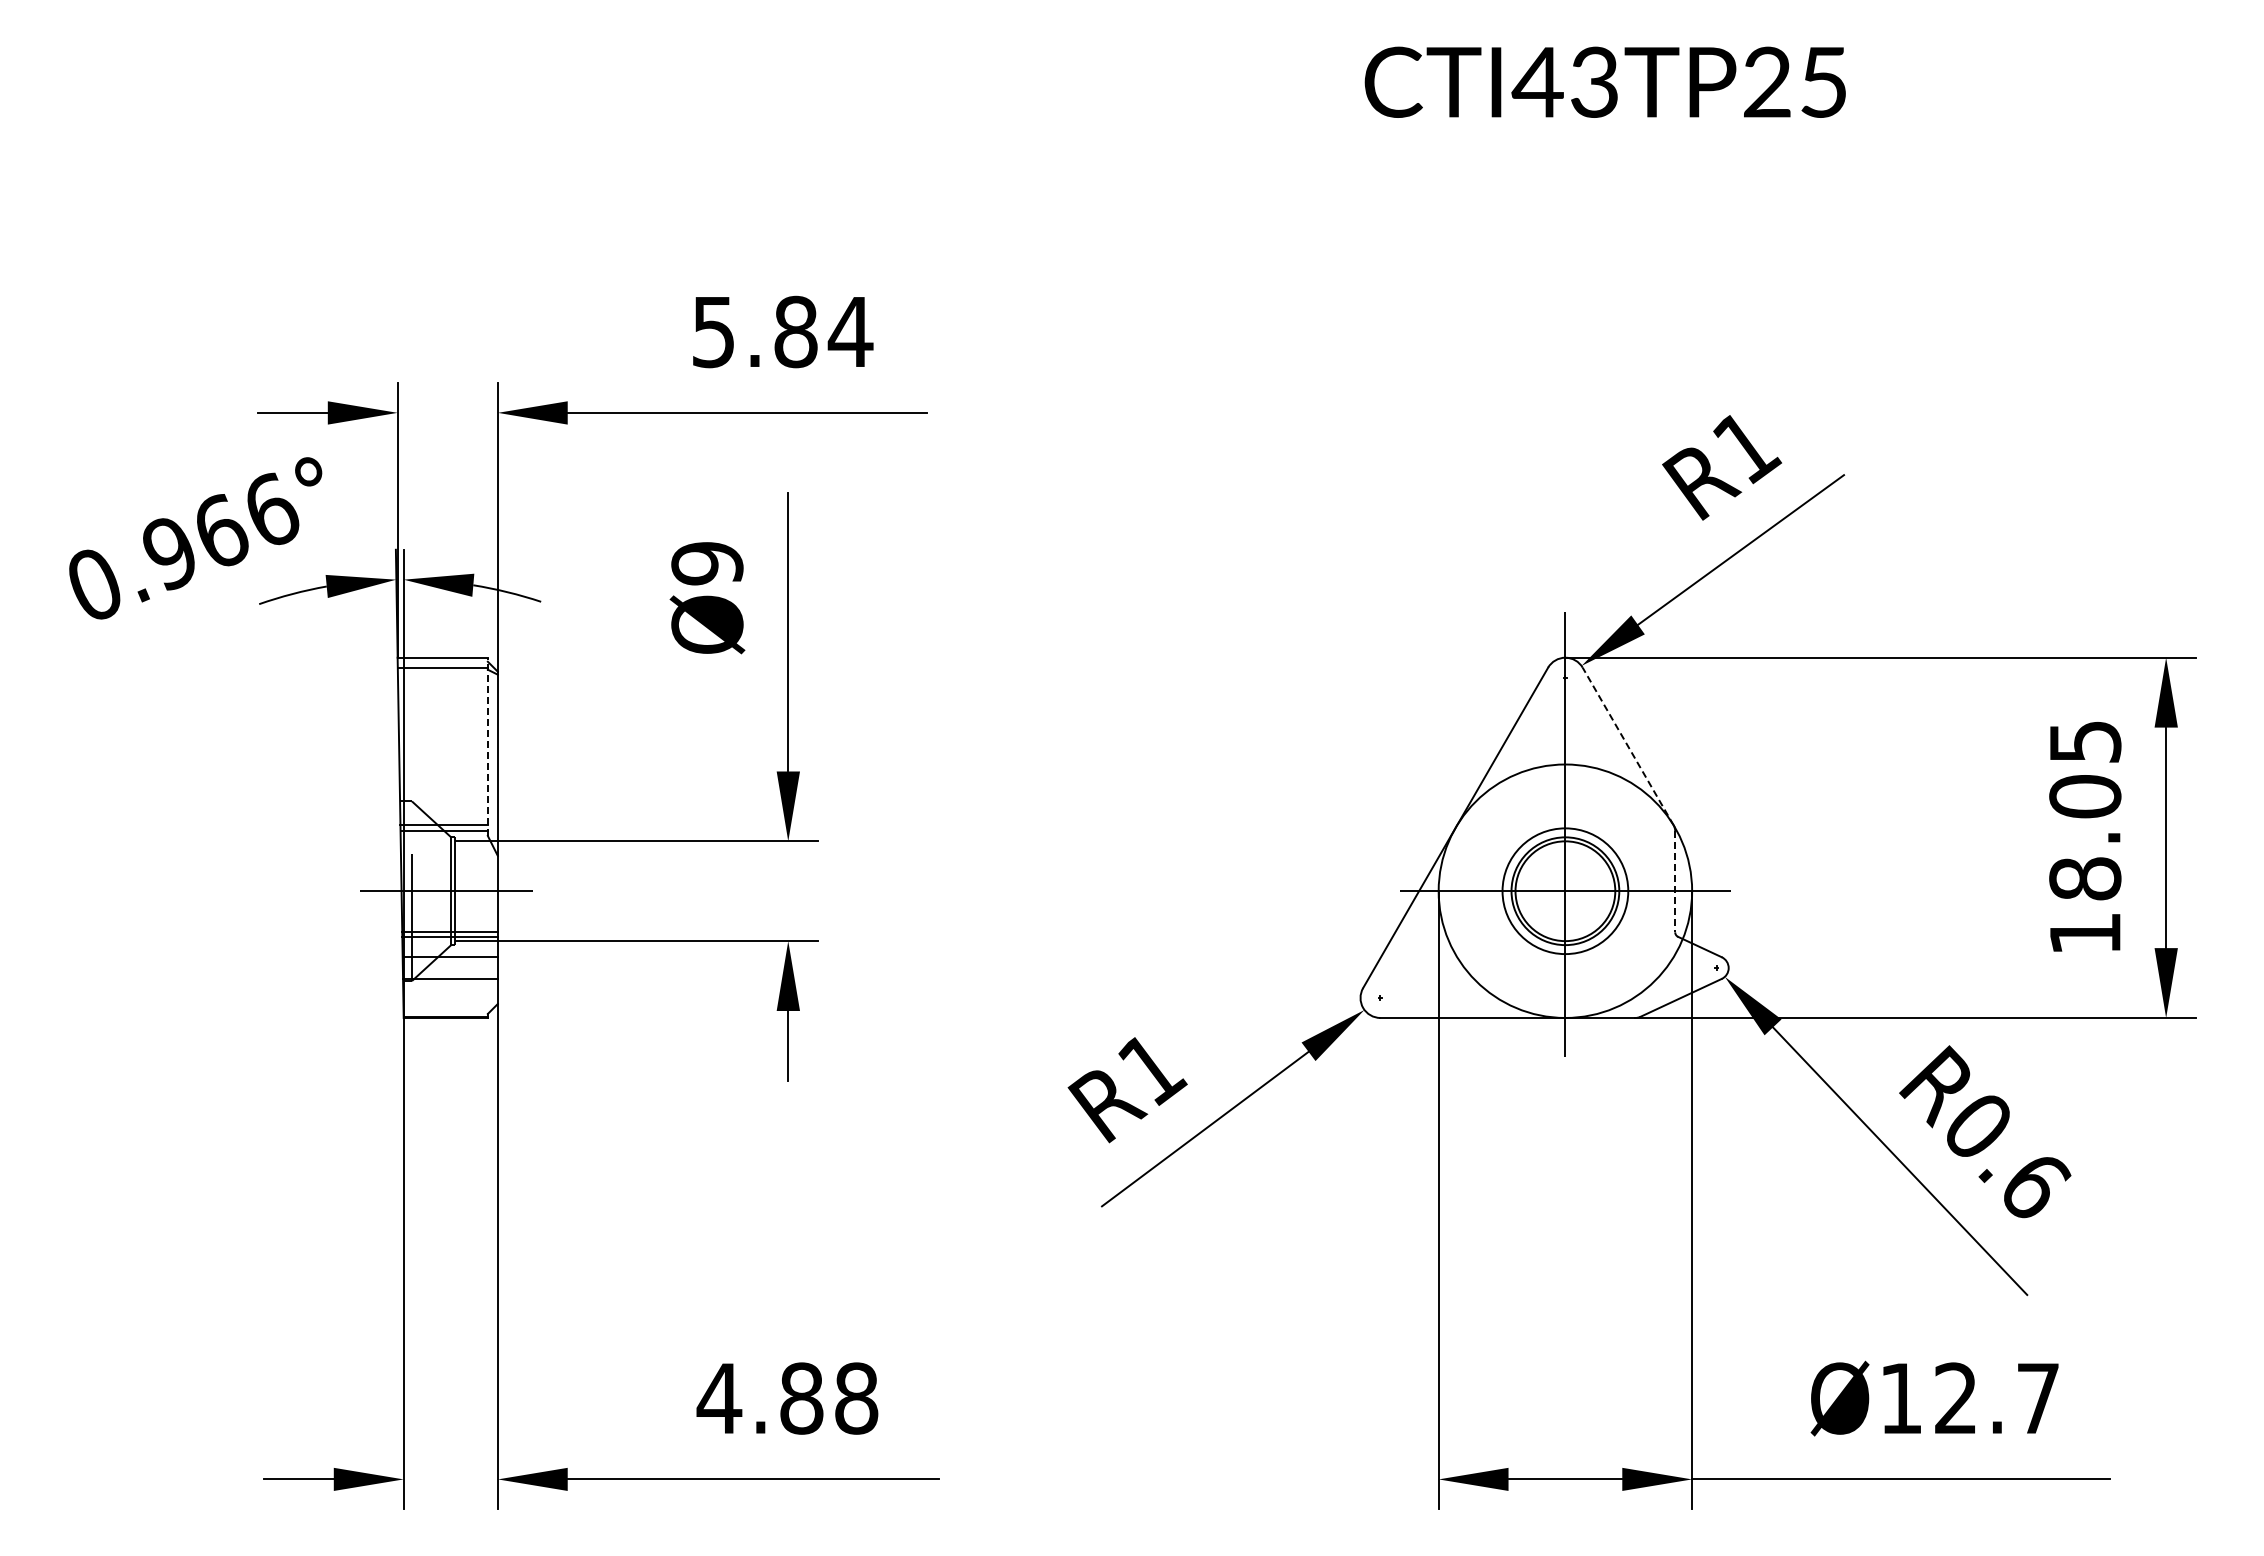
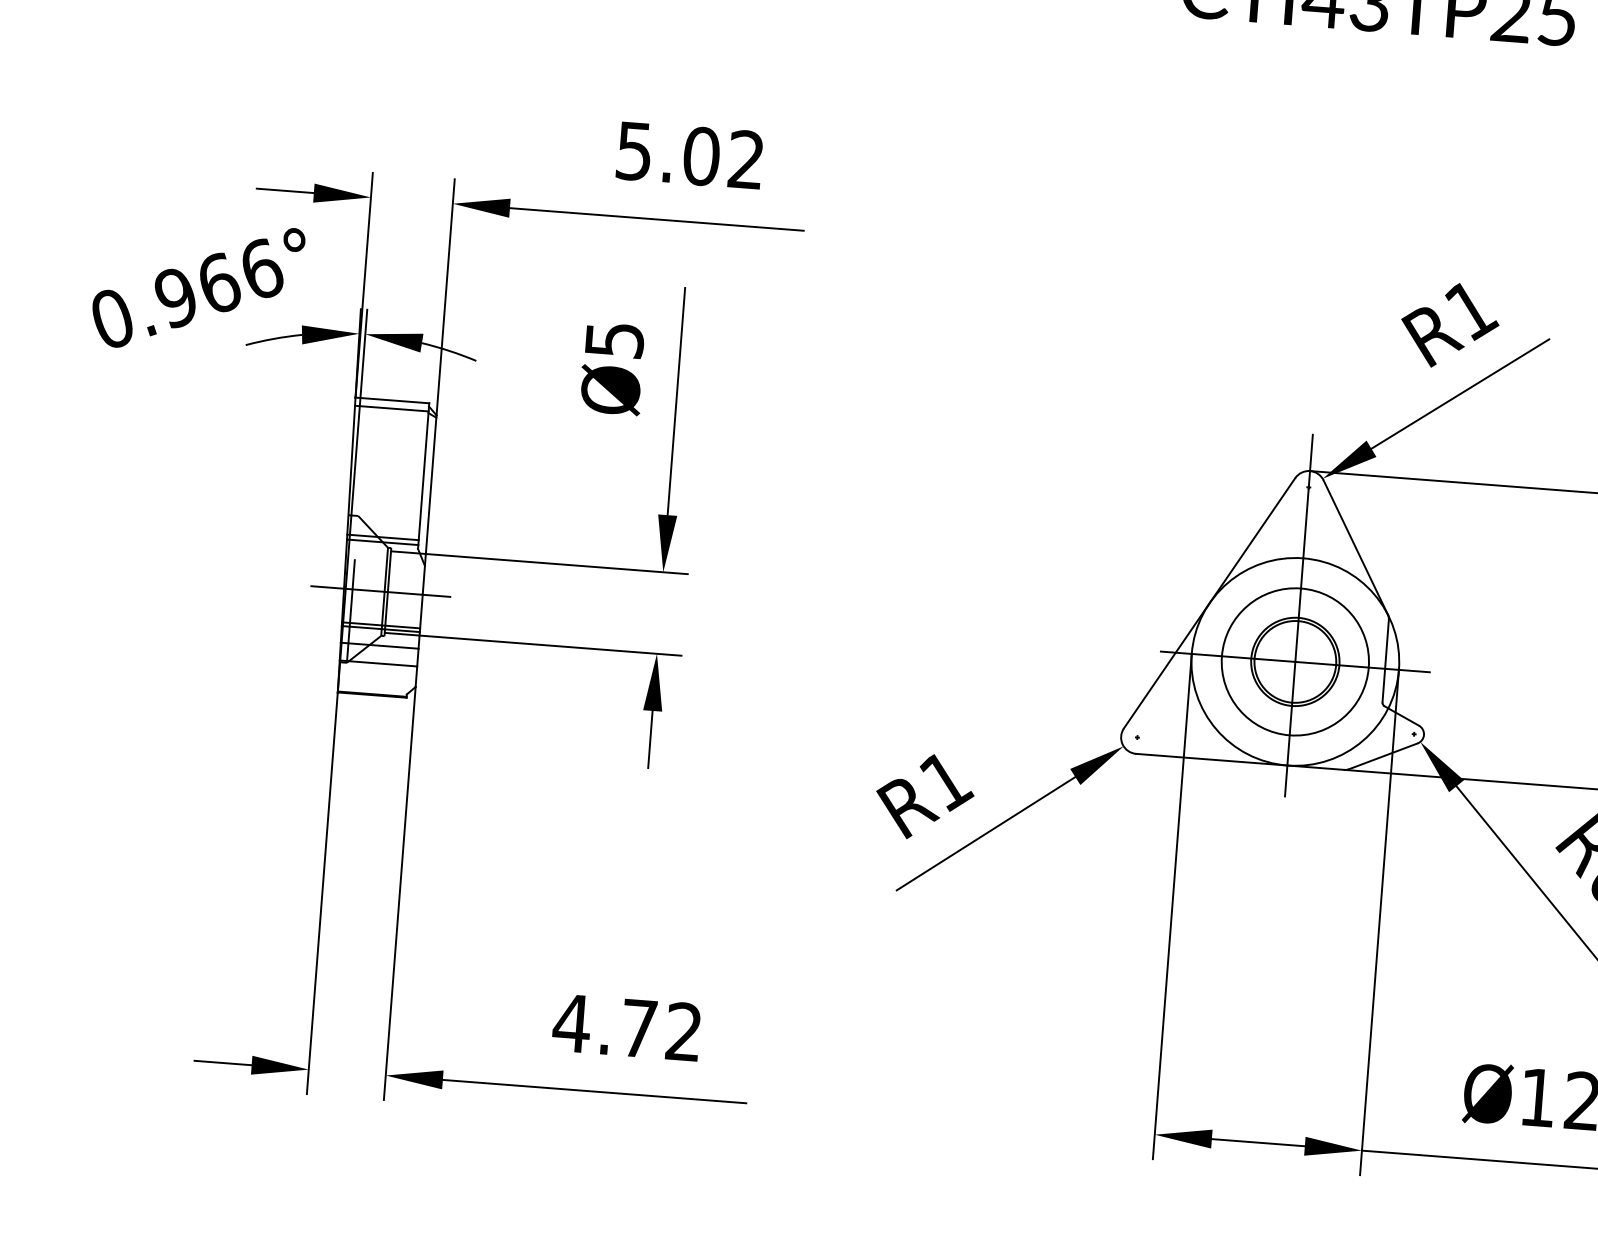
text: (823, 331) -> (724, 157), 5.84 -> 5.02
text: (707, 563) -> (614, 340), Ø9 -> Ø5
line: (487, 746) -> (423, 475), dashed -> solid
line: (1628, 746) -> (1356, 547), dashed -> solid
line: (1675, 881) -> (1385, 660), dashed -> solid
circle: (1565, 891) -> (1295, 662), size x1.43
text: (829, 1398) -> (661, 1030), 4.88 -> 4.72

